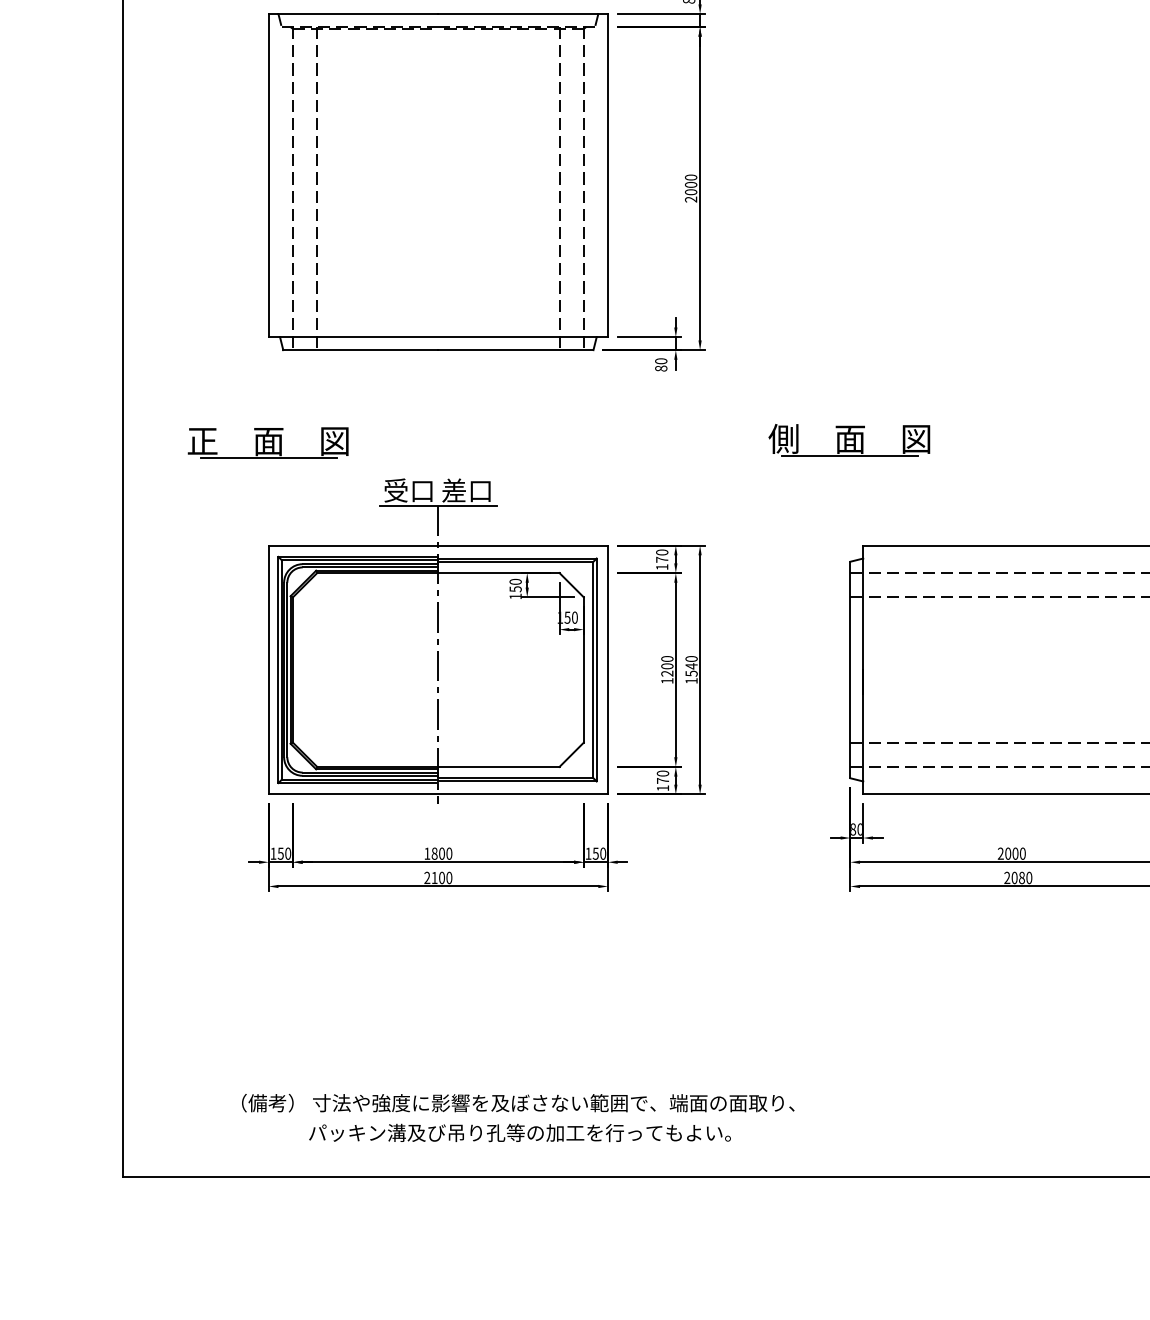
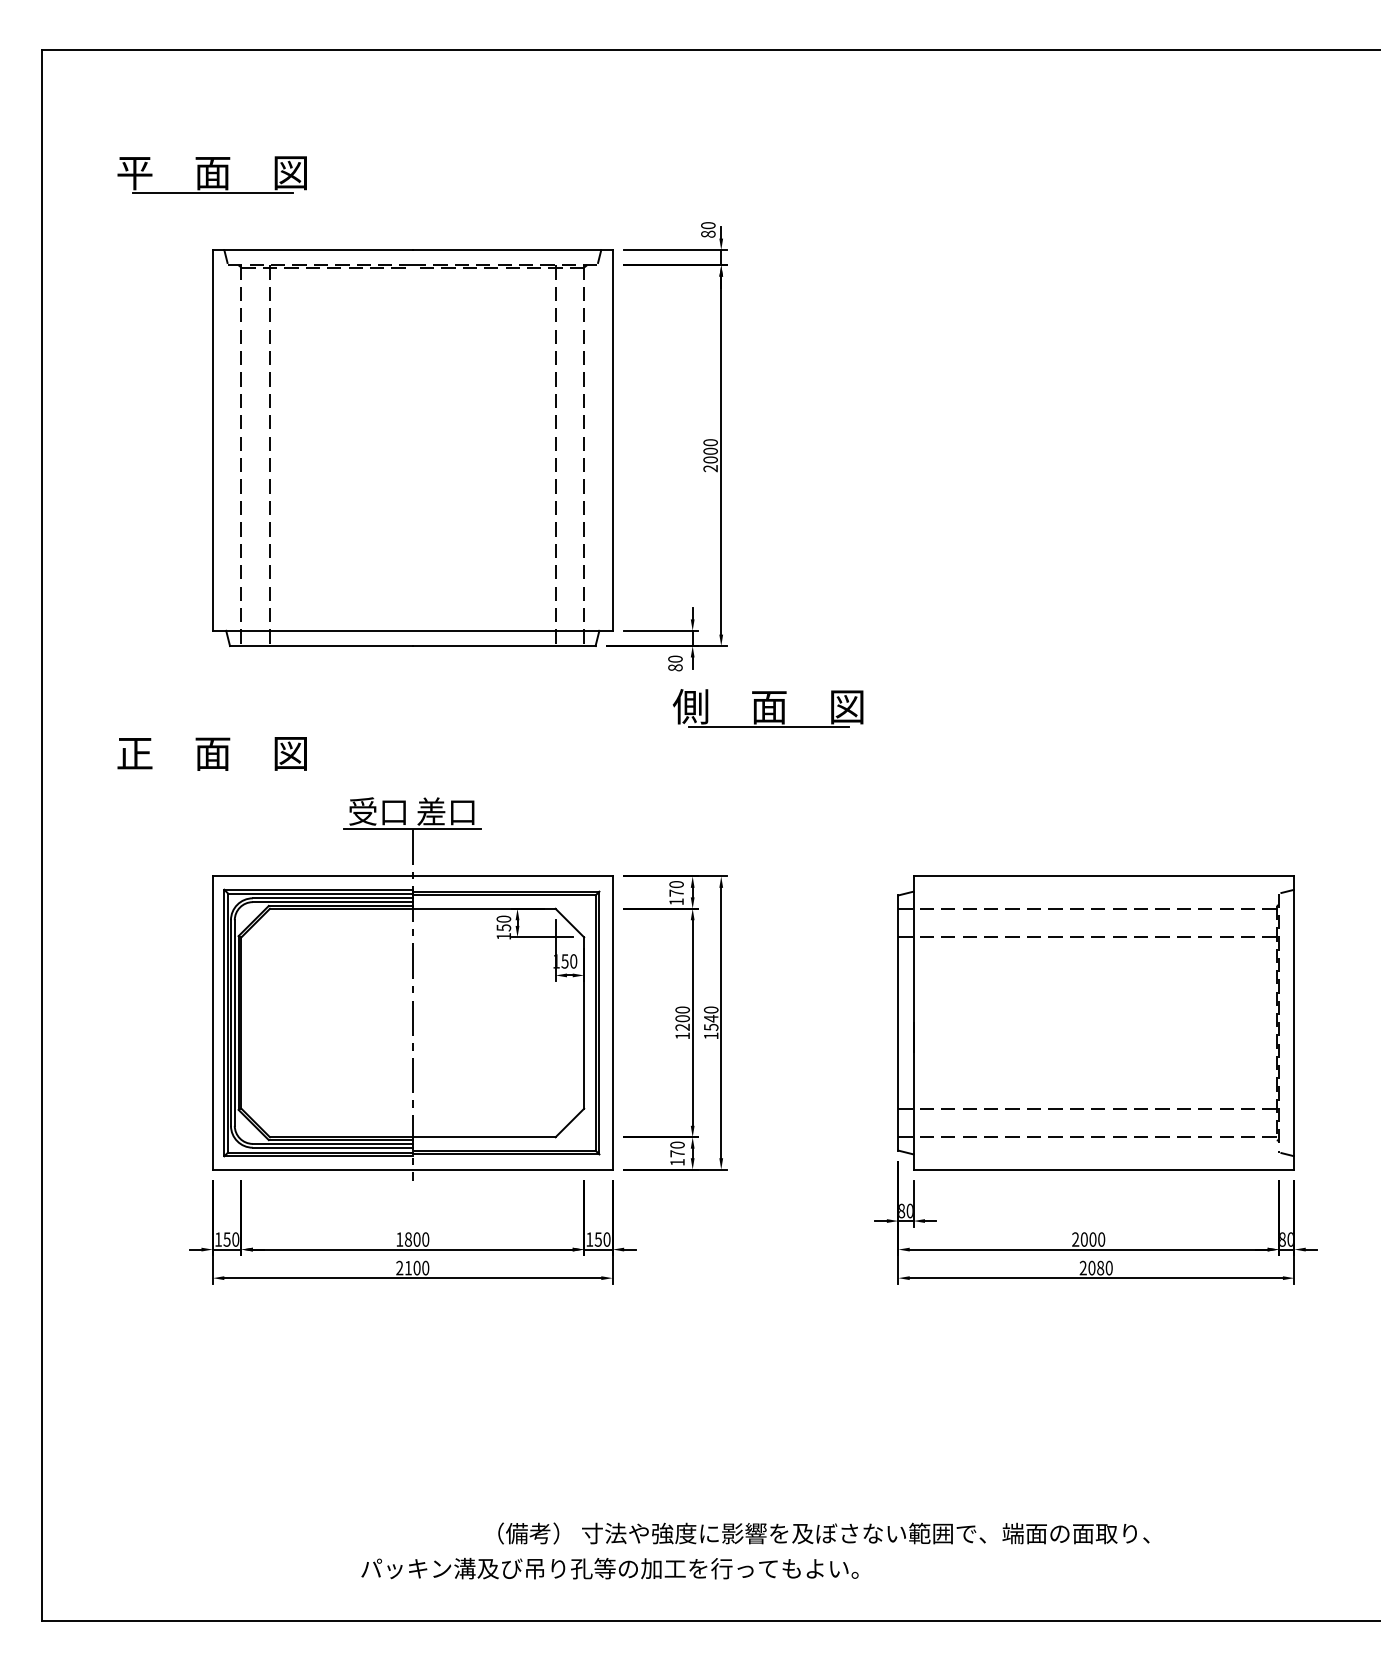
part: (848, 440) -> (767, 708), moved
line: (268, 458) -> (212, 773), removed
text: (517, 1103) -> (823, 1533), moved
text: (519, 1132) -> (609, 1568), moved

